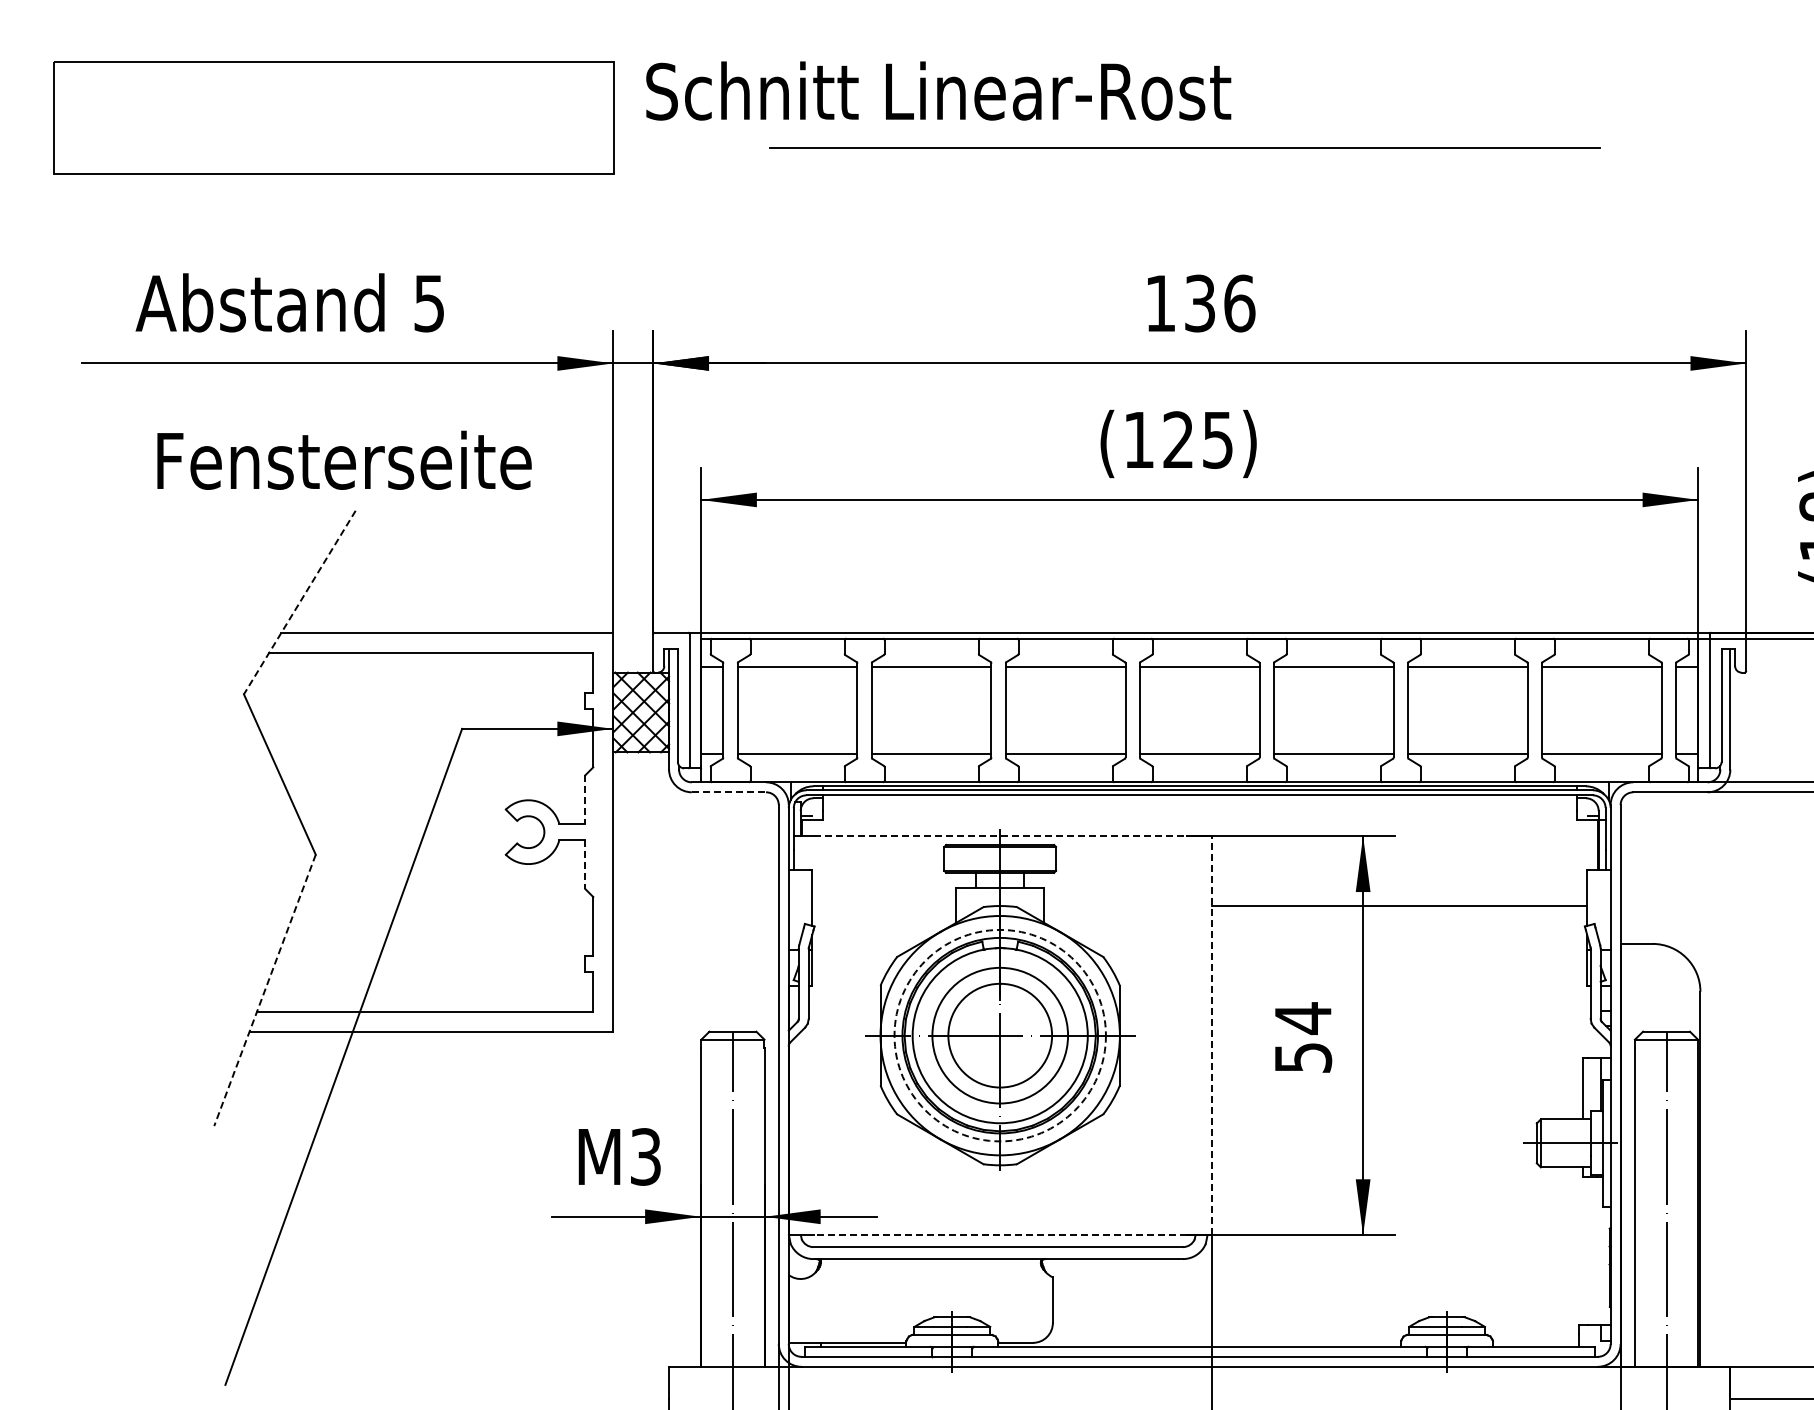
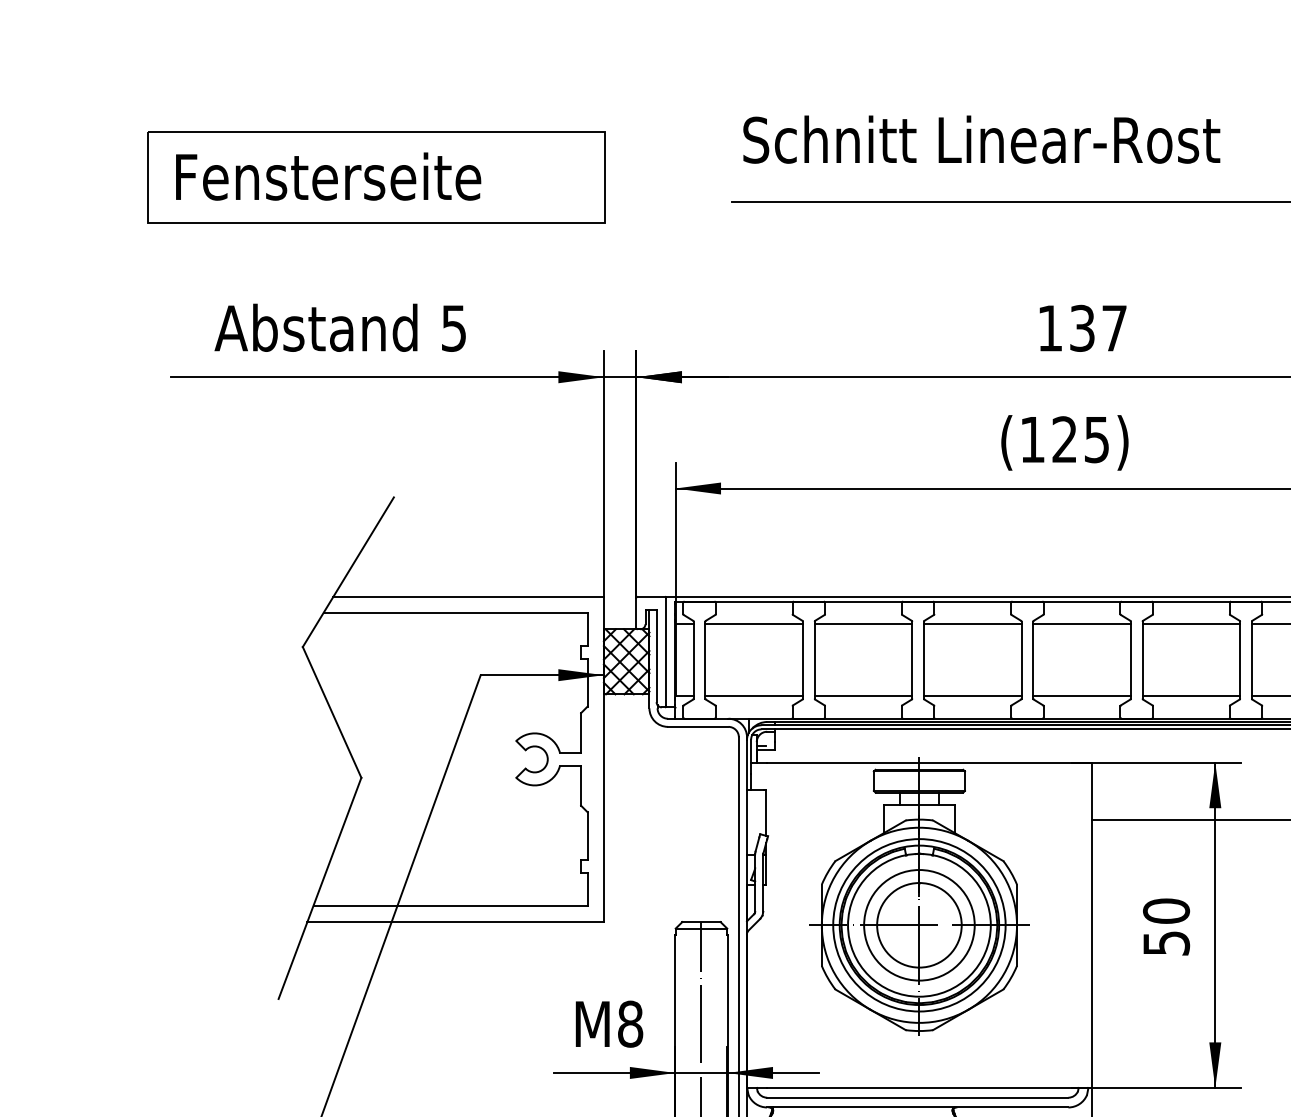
text: (938, 90) -> (981, 139), moved
text: (1239, 303) -> (1114, 328), 136 -> 137
text: (344, 459) -> (328, 175), moved
line: (299, 603) -> (348, 572), dashed -> solid
line: (729, 792) -> (698, 727), dashed -> solid
line: (585, 800) -> (581, 733), dashed -> solid
line: (1000, 836) -> (919, 762), dashed -> solid
line: (585, 865) -> (581, 786), dashed -> solid
line: (265, 990) -> (320, 888), dashed -> solid
text: (1303, 1018) -> (1166, 911), 54 -> 50
circle: (999, 1035) -> (918, 925), dashed -> solid
line: (1211, 1035) -> (1091, 925), dashed -> solid
text: (645, 1156) -> (630, 1023), 3 -> 8
line: (1000, 1235) -> (919, 1088), dashed -> solid

